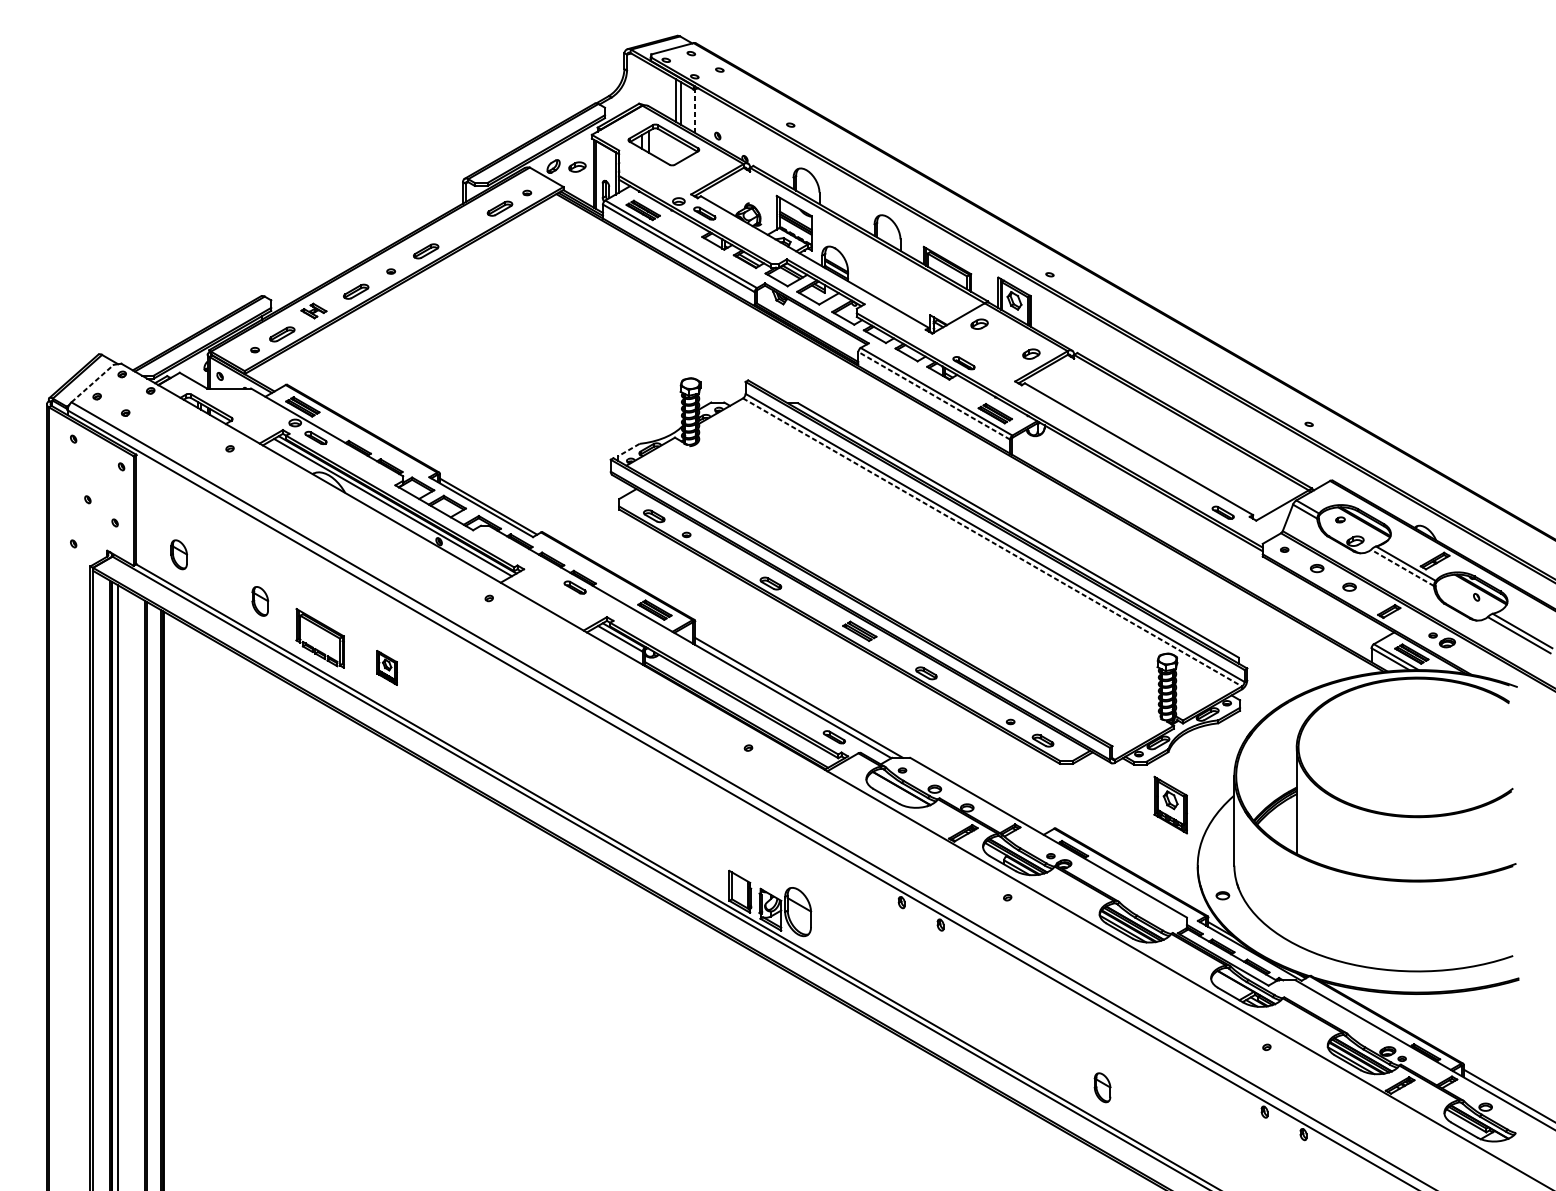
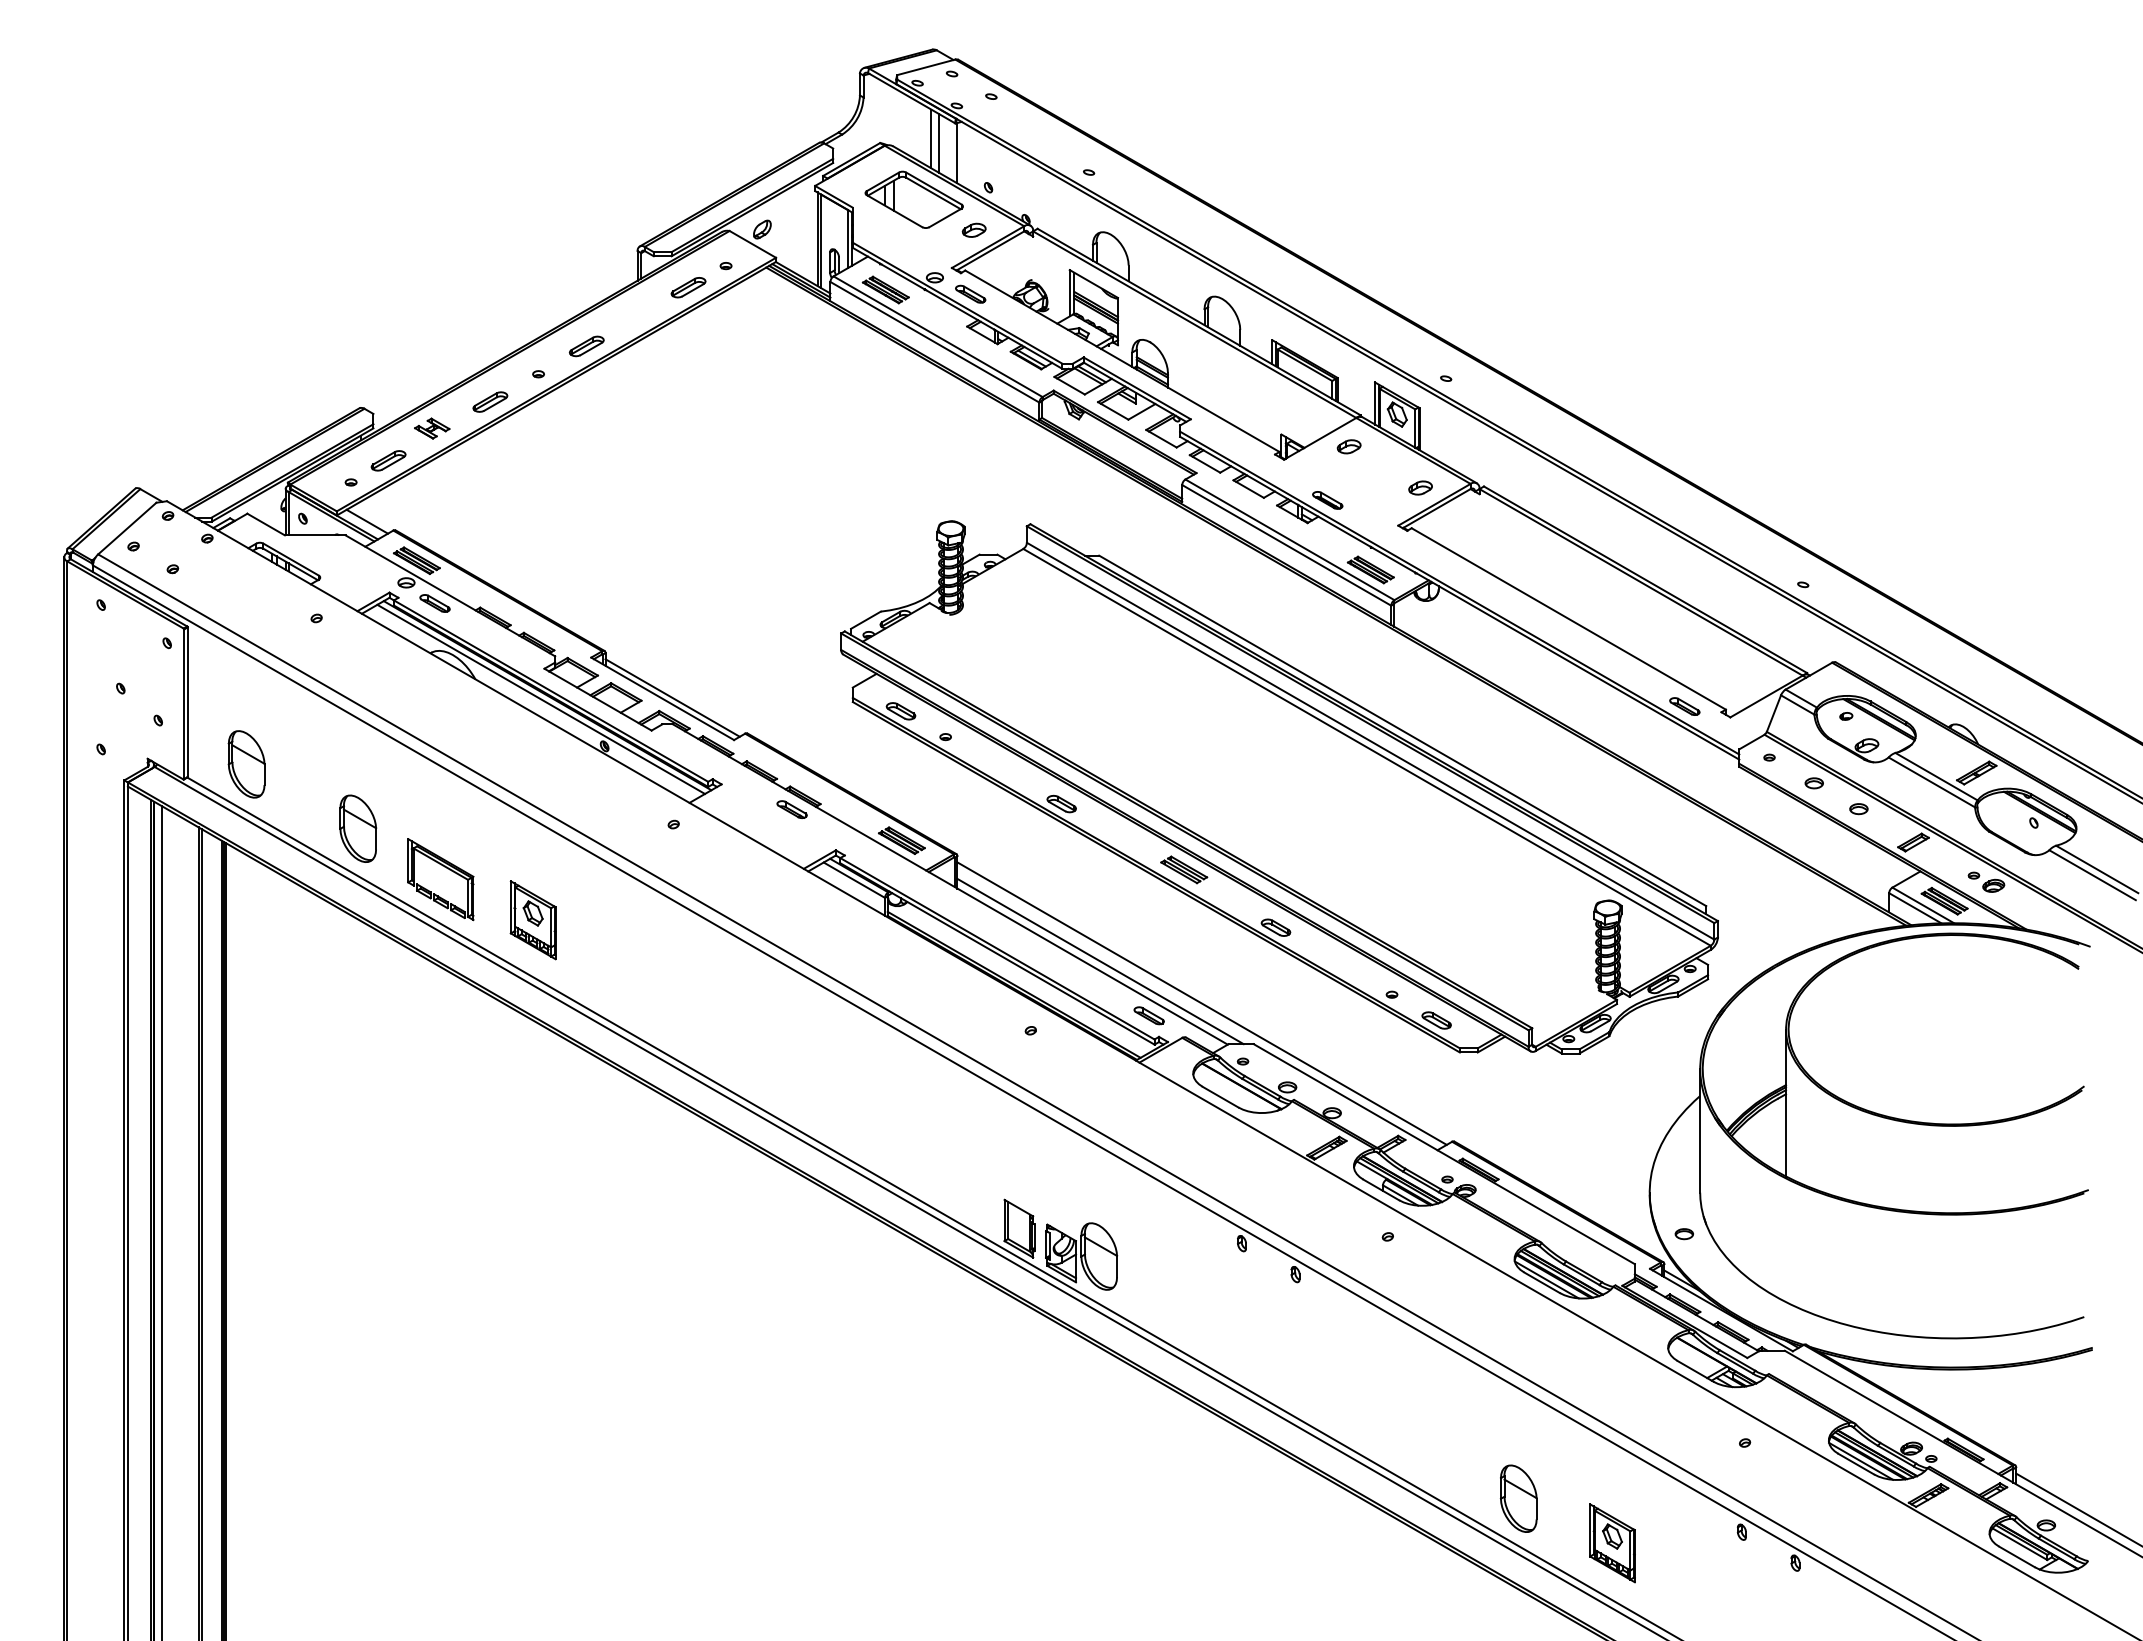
line: (695, 110) -> (957, 152), dashed -> solid
part: (576, 166) -> (973, 229), moved
line: (266, 378) -> (367, 521), added
line: (92, 383) -> (127, 528), dashed -> solid
line: (934, 395) -> (1286, 545), dashed -> solid
line: (628, 450) -> (865, 620), dashed -> solid
line: (992, 542) -> (1367, 747), dashed -> solid
part: (179, 554) -> (246, 764), size x1.67
line: (1402, 567) -> (1931, 782), dashed -> solid
part: (260, 601) -> (358, 828), size x1.67
part: (386, 668) -> (532, 920), size x1.67
line: (872, 728) -> (1201, 1003), added
part: (1170, 805) -> (1612, 1543), moved
part: (1102, 1087) -> (1518, 1498), size x1.67

